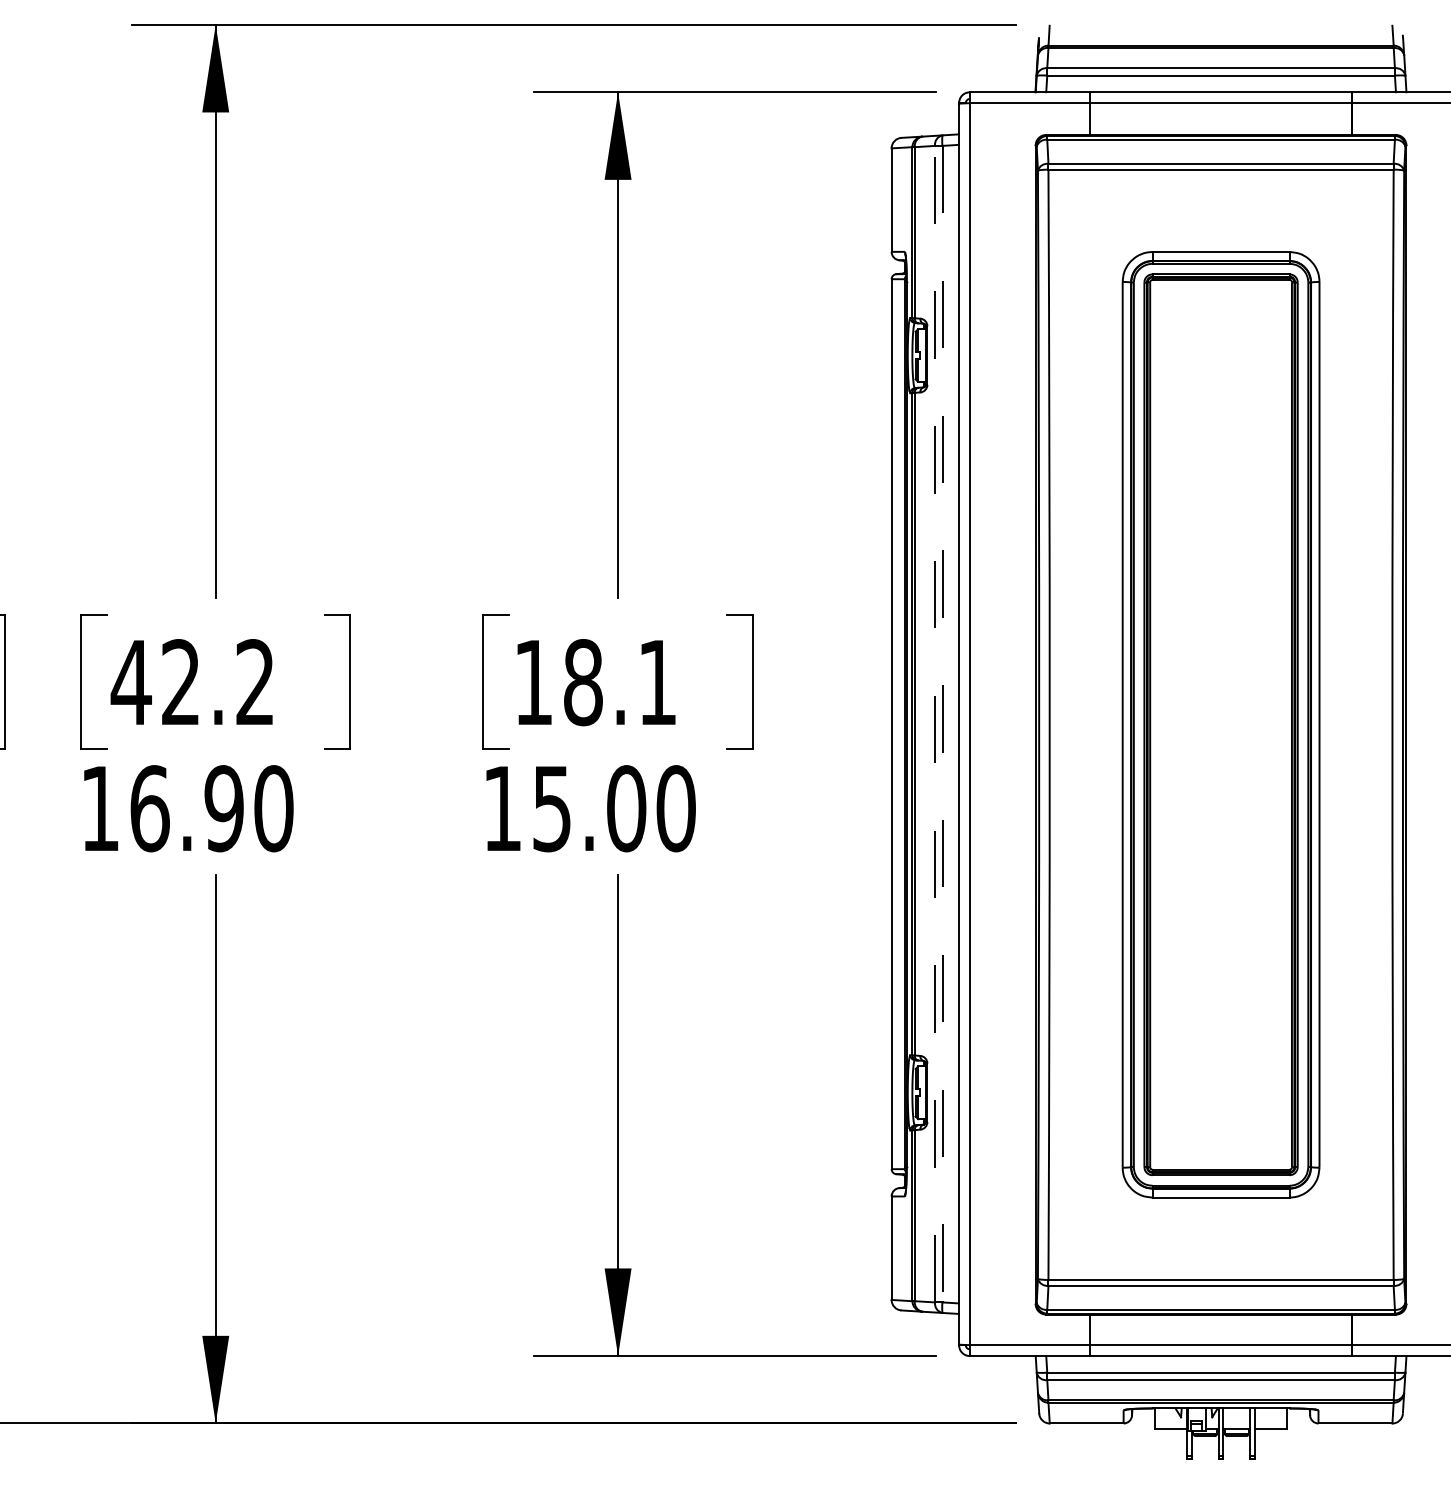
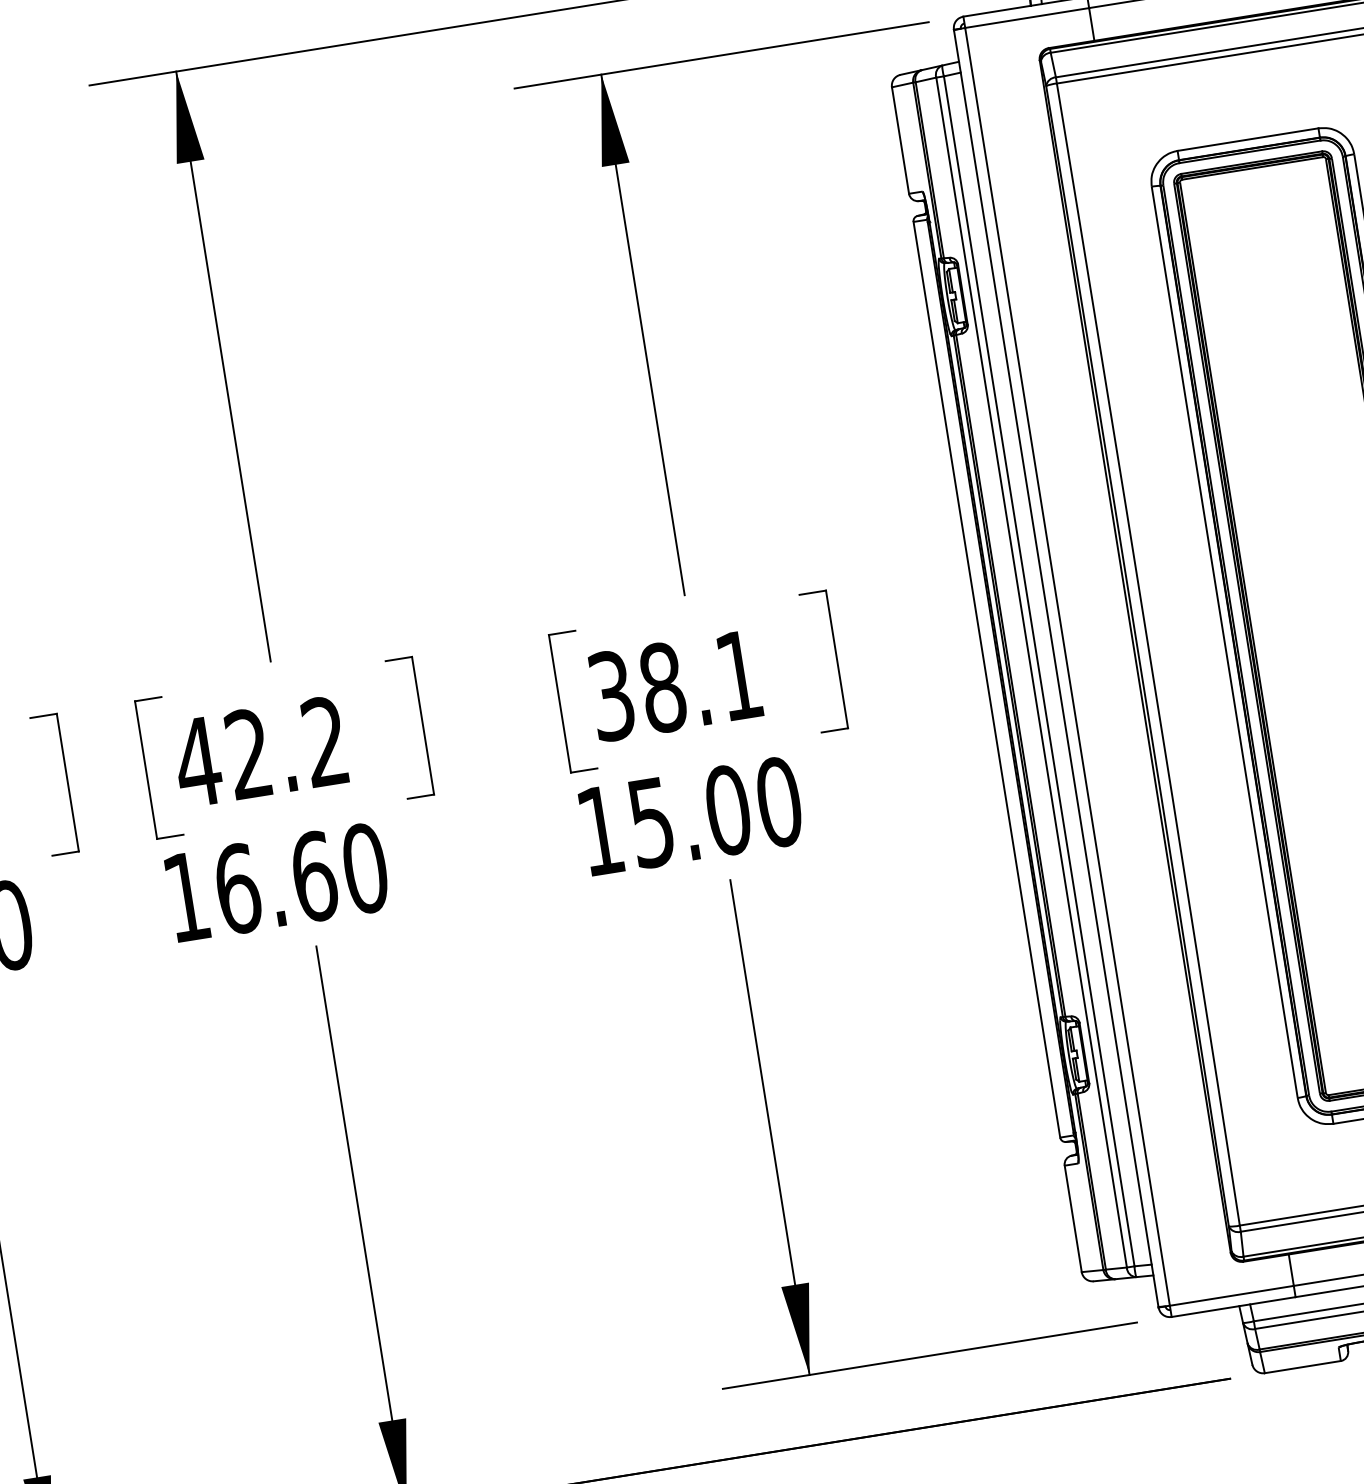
text: (533, 682) -> (611, 695), 18.1 -> 38.1
line: (935, 723) -> (1031, 671), dashed -> solid
line: (942, 724) -> (1039, 671), dashed -> solid
text: (224, 808) -> (314, 876), 16.90 -> 16.60

